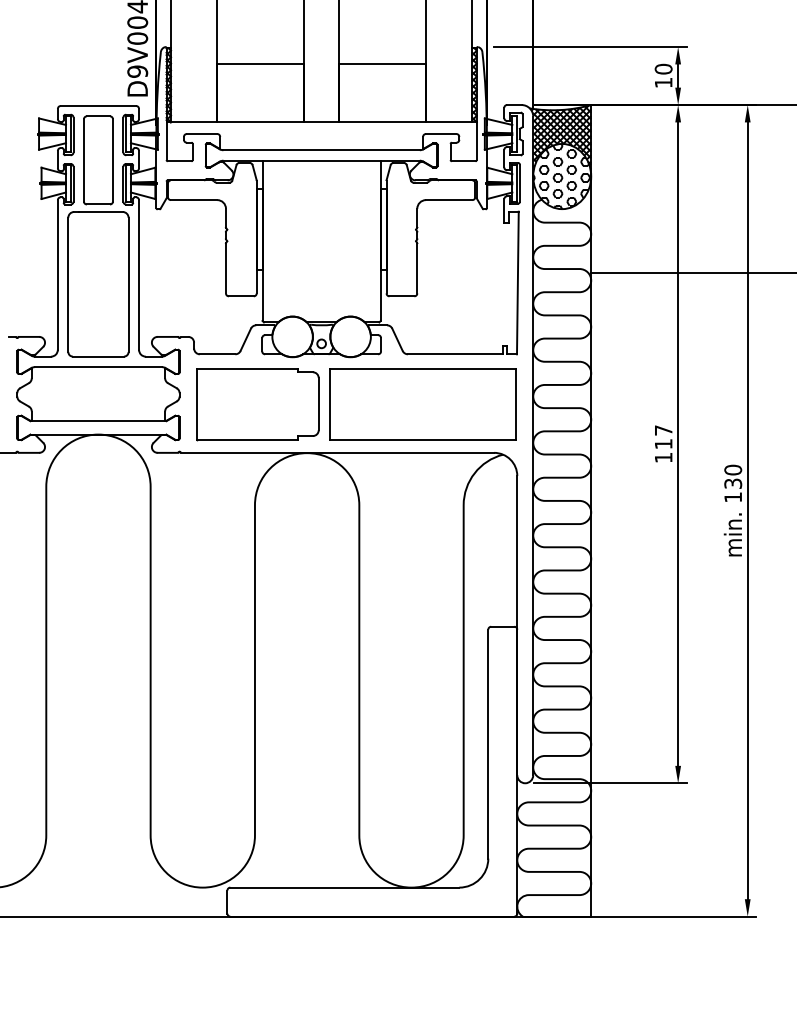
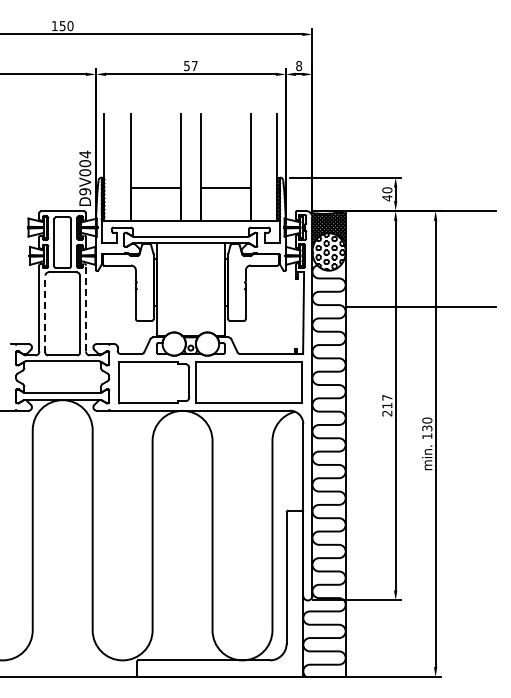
text: (663, 83) -> (387, 198), 10 -> 40
line: (139, 274) -> (86, 308), solid -> dashed
line: (68, 285) -> (45, 314), solid -> dashed
text: (663, 457) -> (387, 413), 117 -> 217

